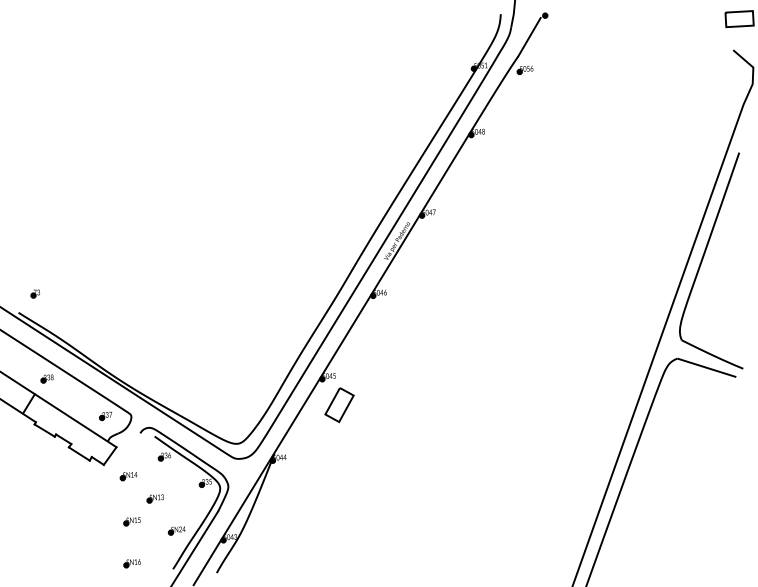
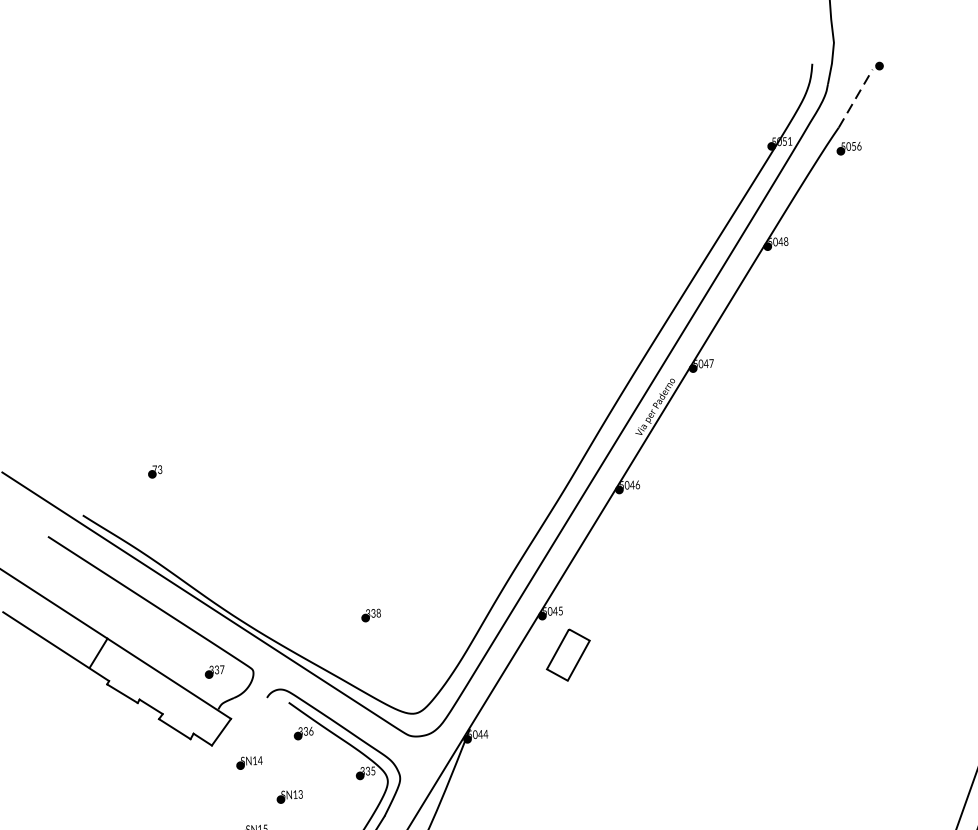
line: (529, 36) -> (855, 97), solid -> dashed
part: (34, 293) -> (153, 471), moved
part: (46, 378) -> (370, 614), moved

